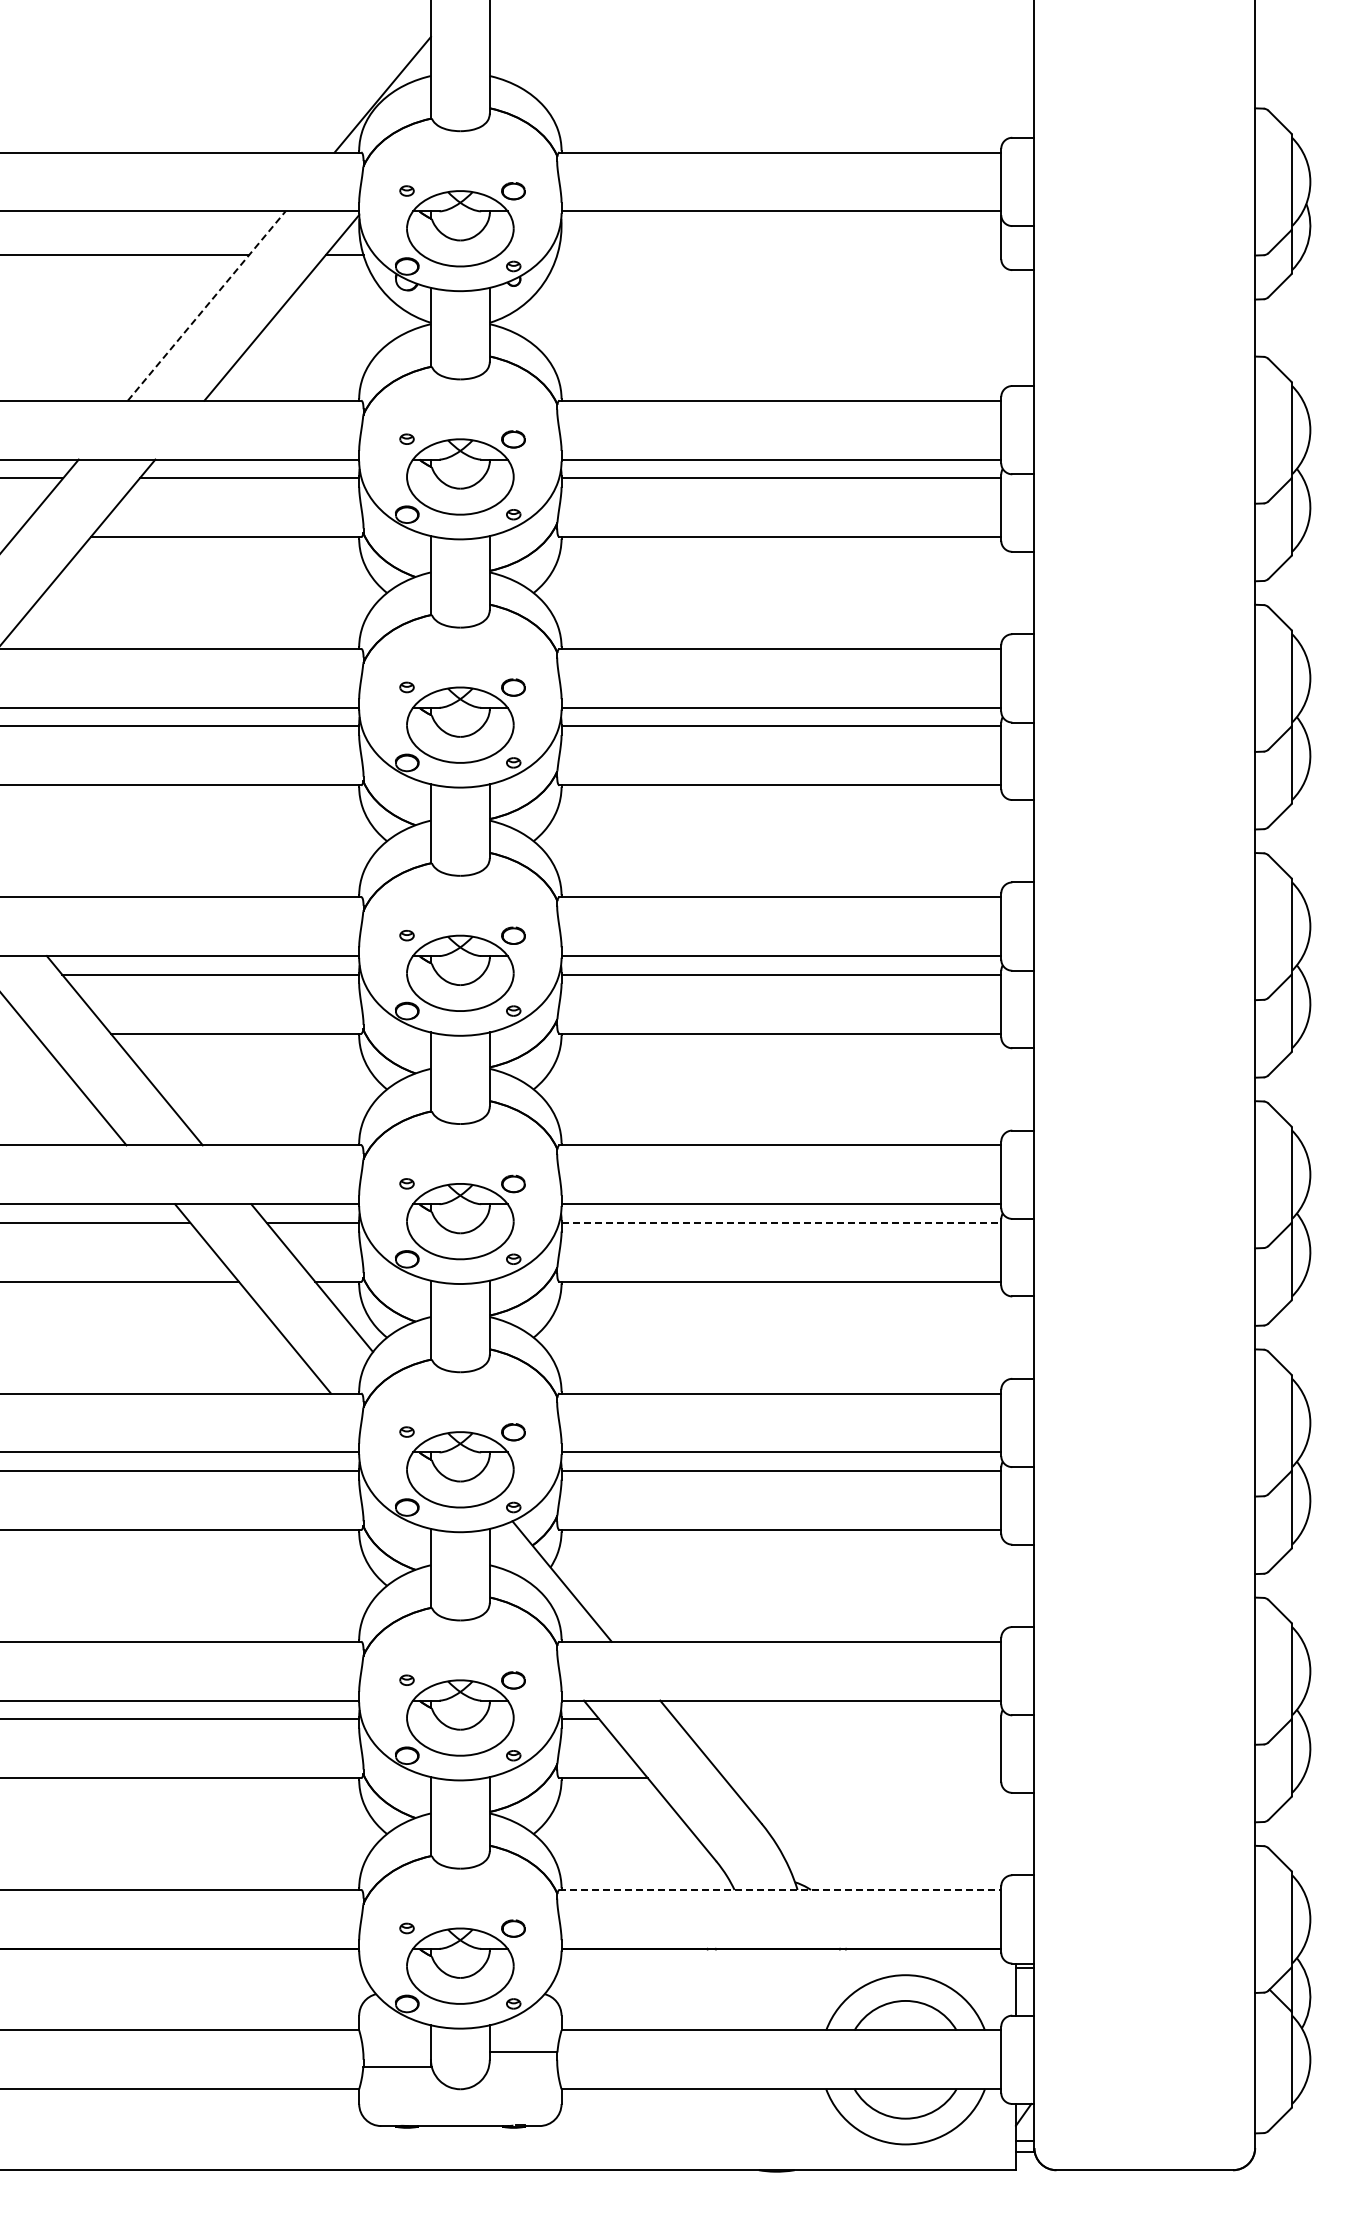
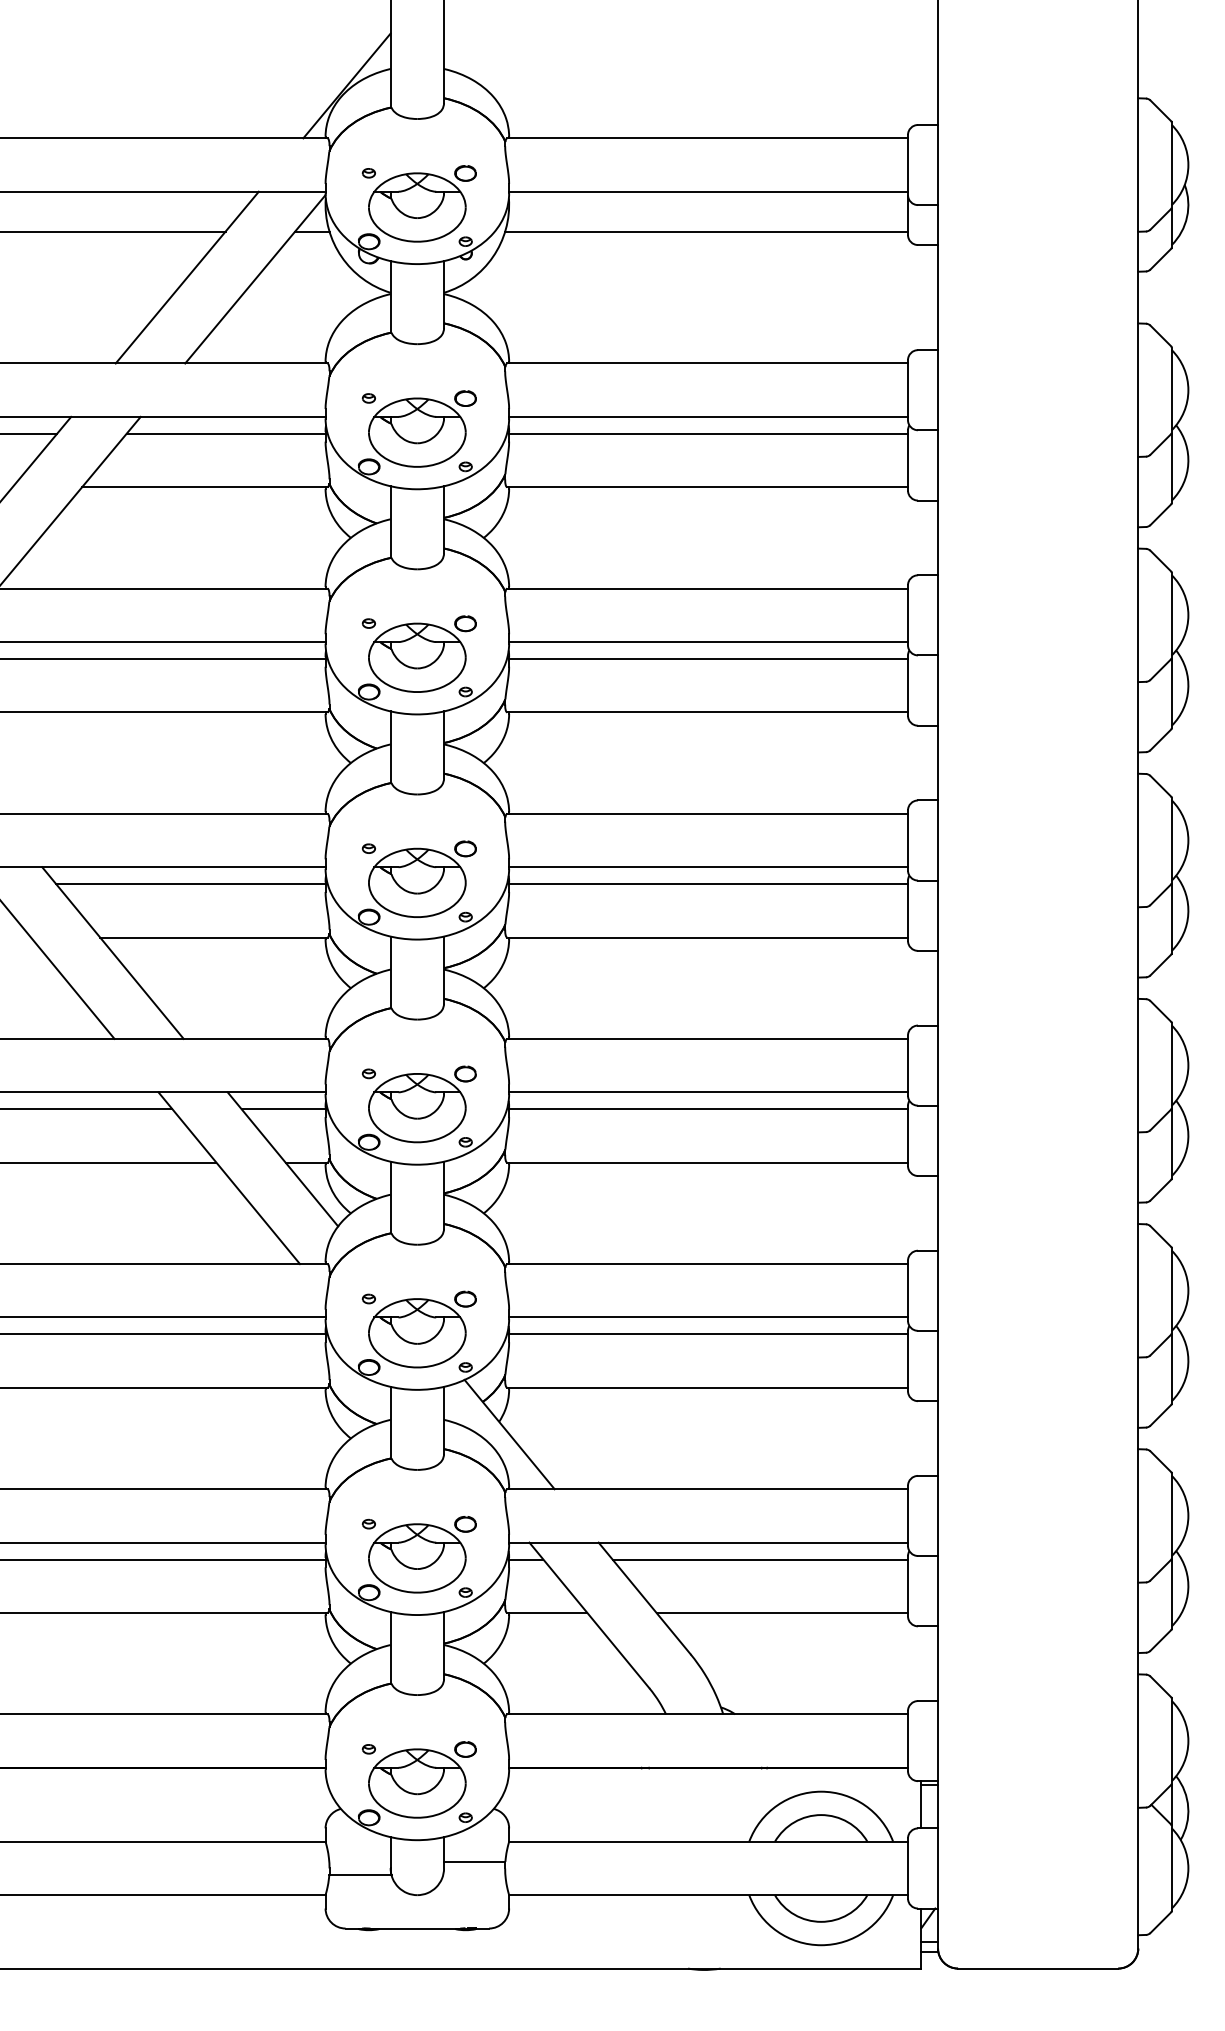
line: (779, 255) -> (706, 231), added
line: (207, 305) -> (187, 277), dashed -> solid
line: (781, 1222) -> (708, 1108), dashed -> solid
line: (838, 1719) -> (760, 1559), added
line: (862, 1778) -> (782, 1613), added
line: (780, 1889) -> (707, 1713), dashed -> solid

